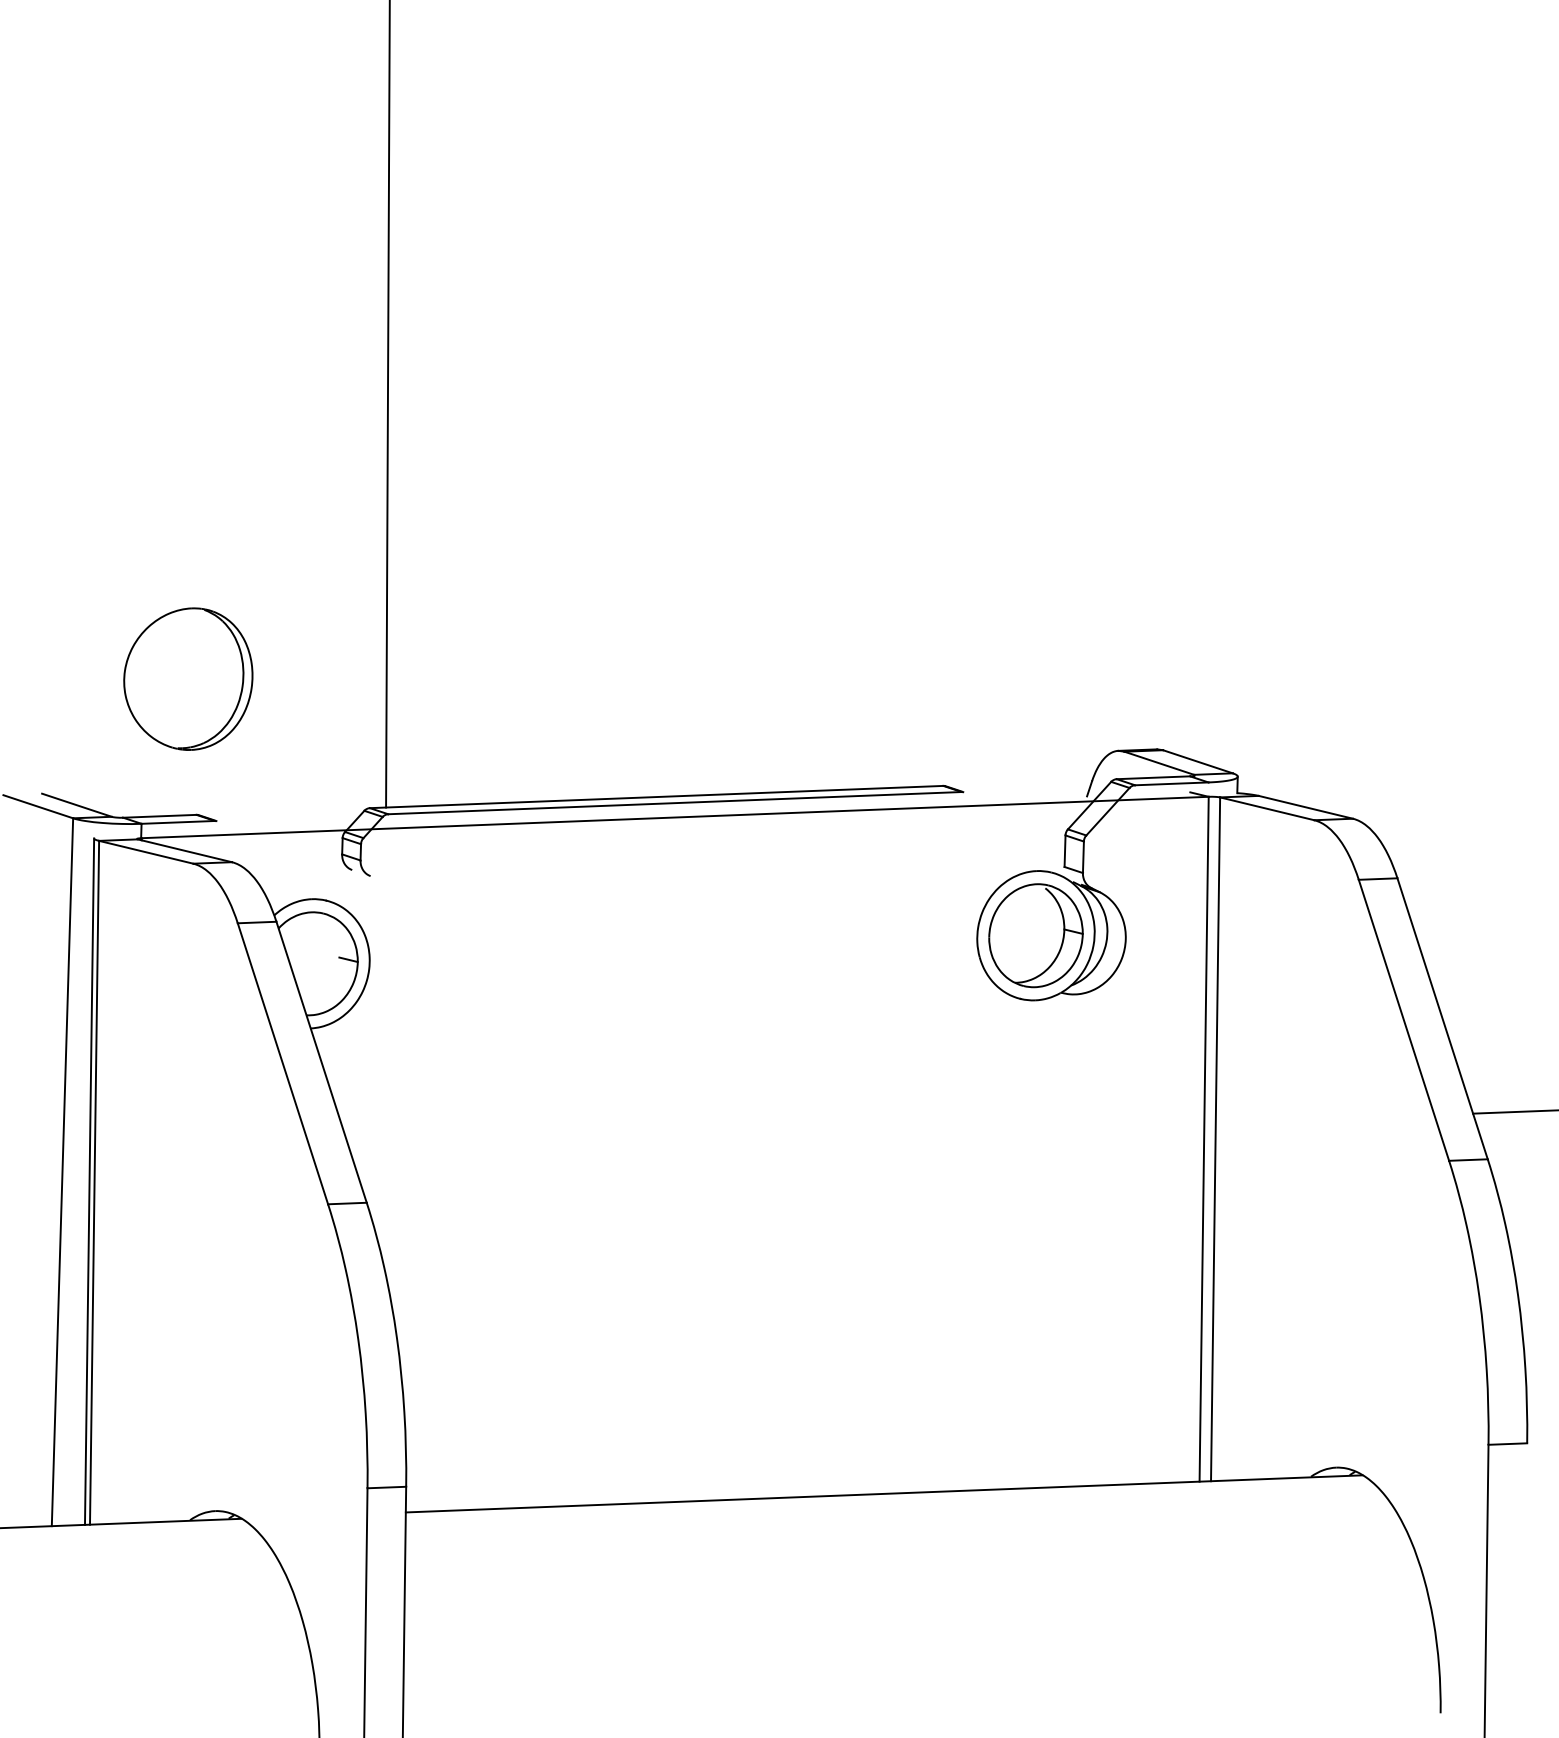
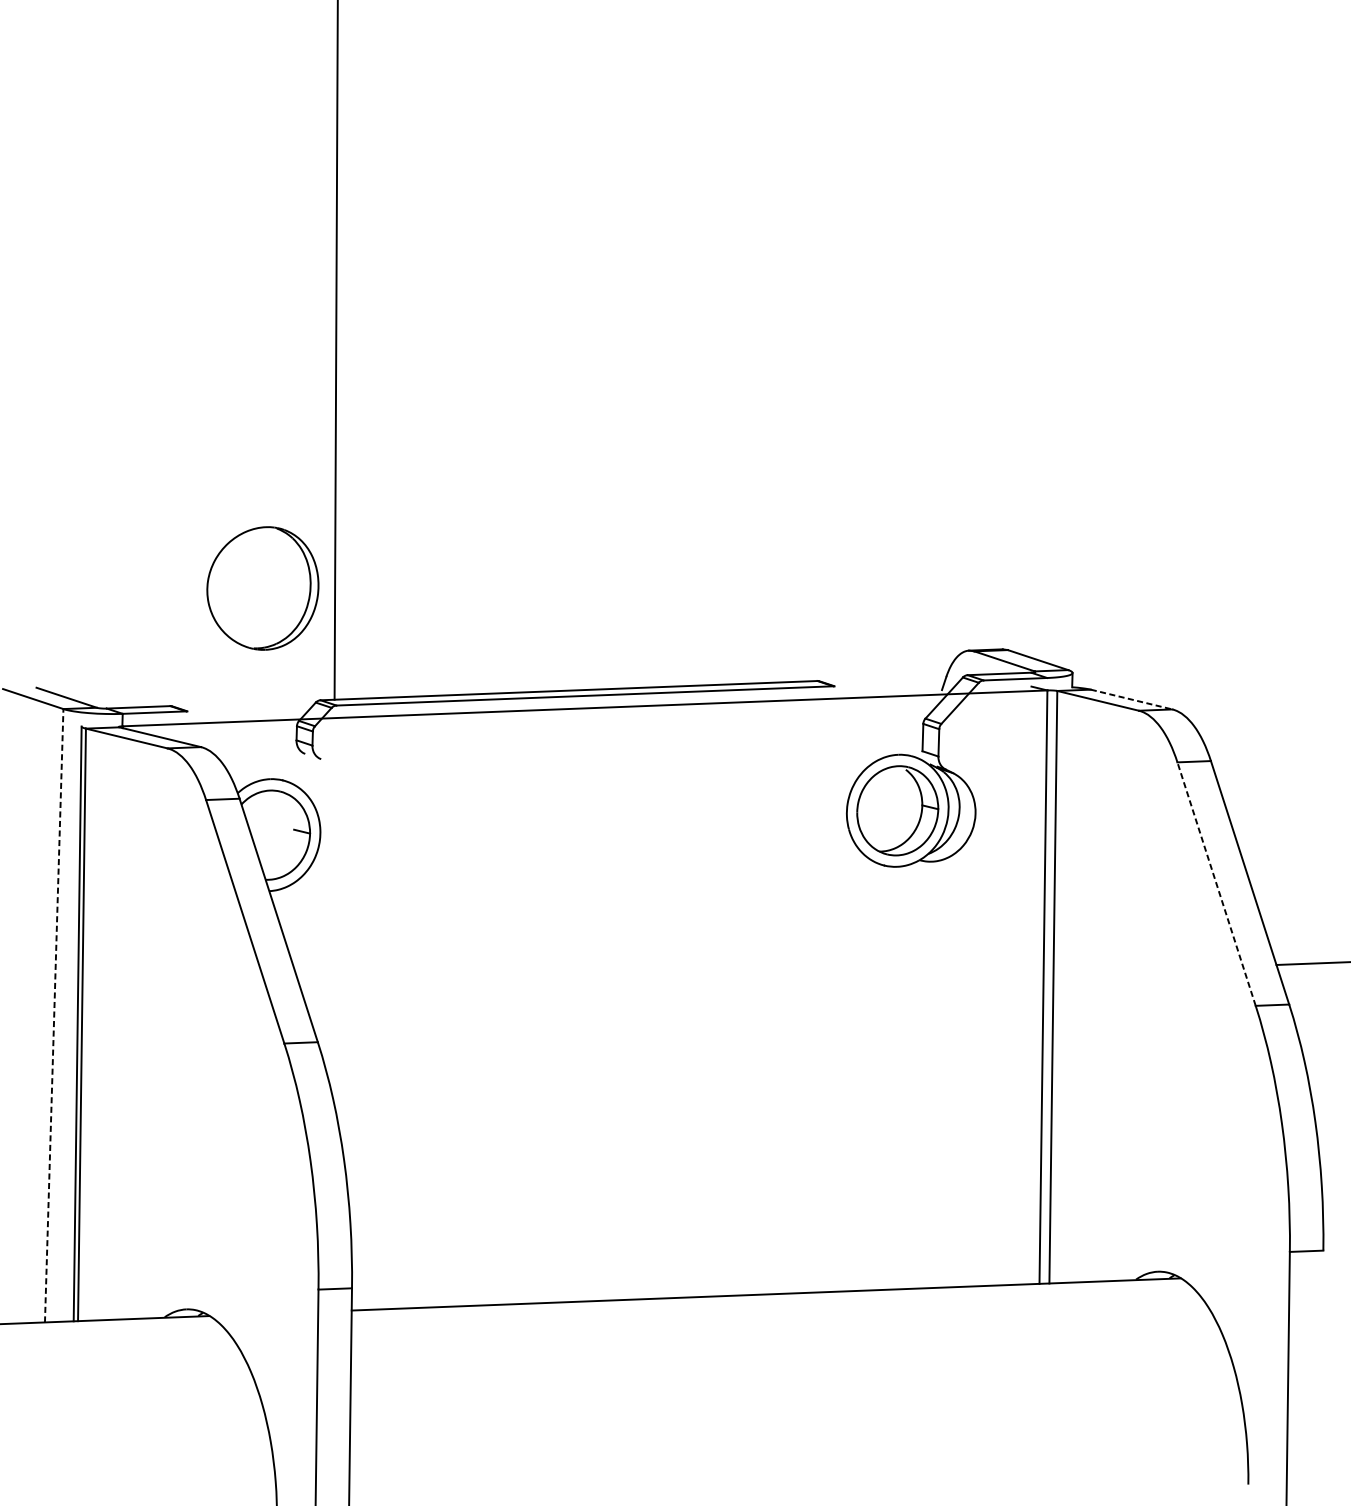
part: (188, 678) -> (263, 587), moved
line: (1306, 807) -> (1132, 699), solid -> dashed
line: (1403, 1020) -> (1216, 884), solid -> dashed
line: (62, 1171) -> (54, 1015), solid -> dashed

